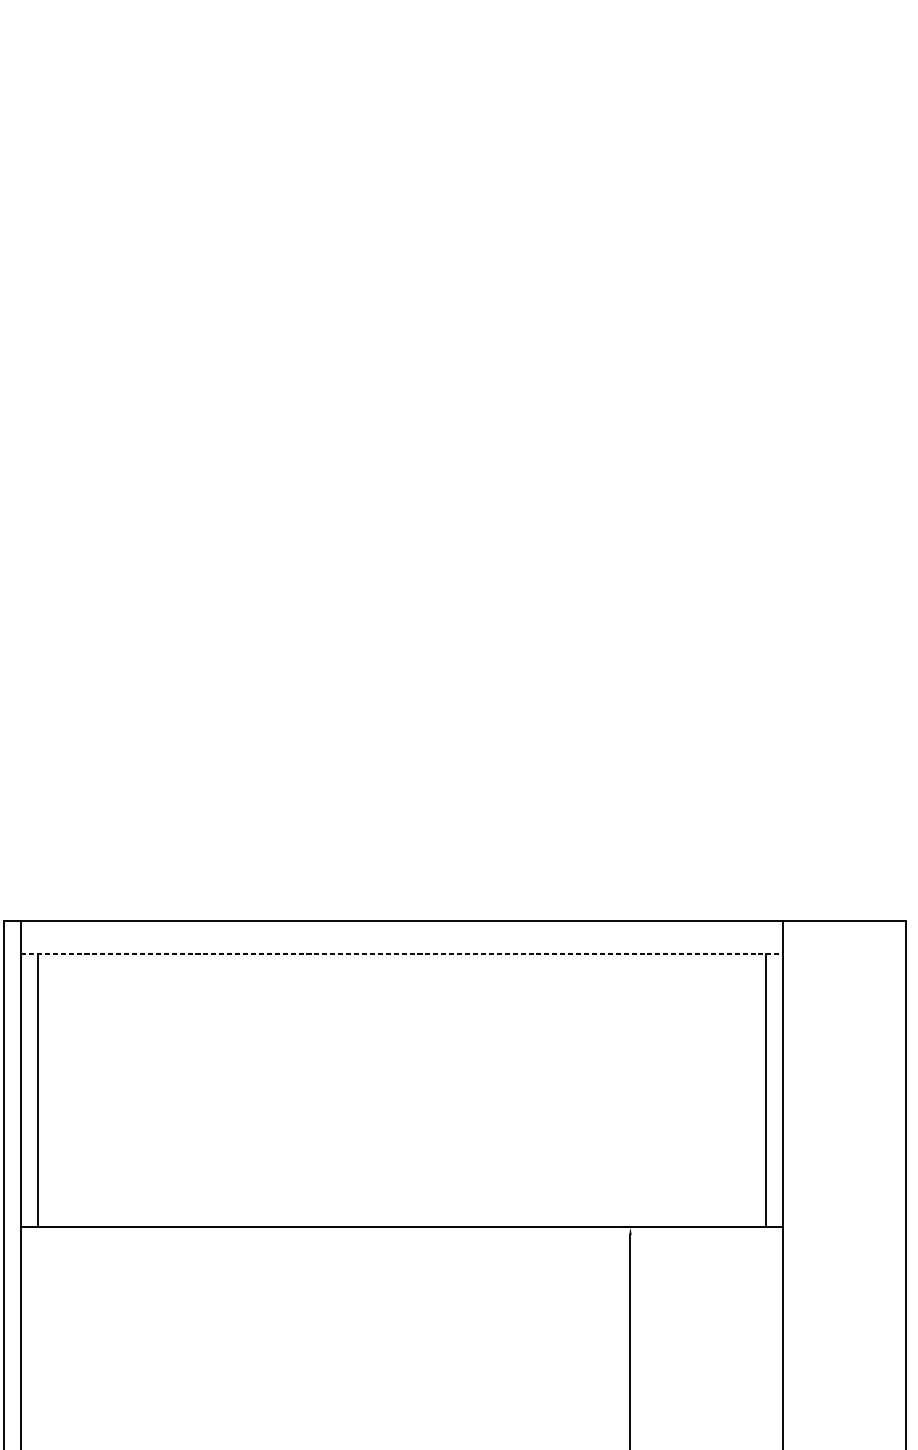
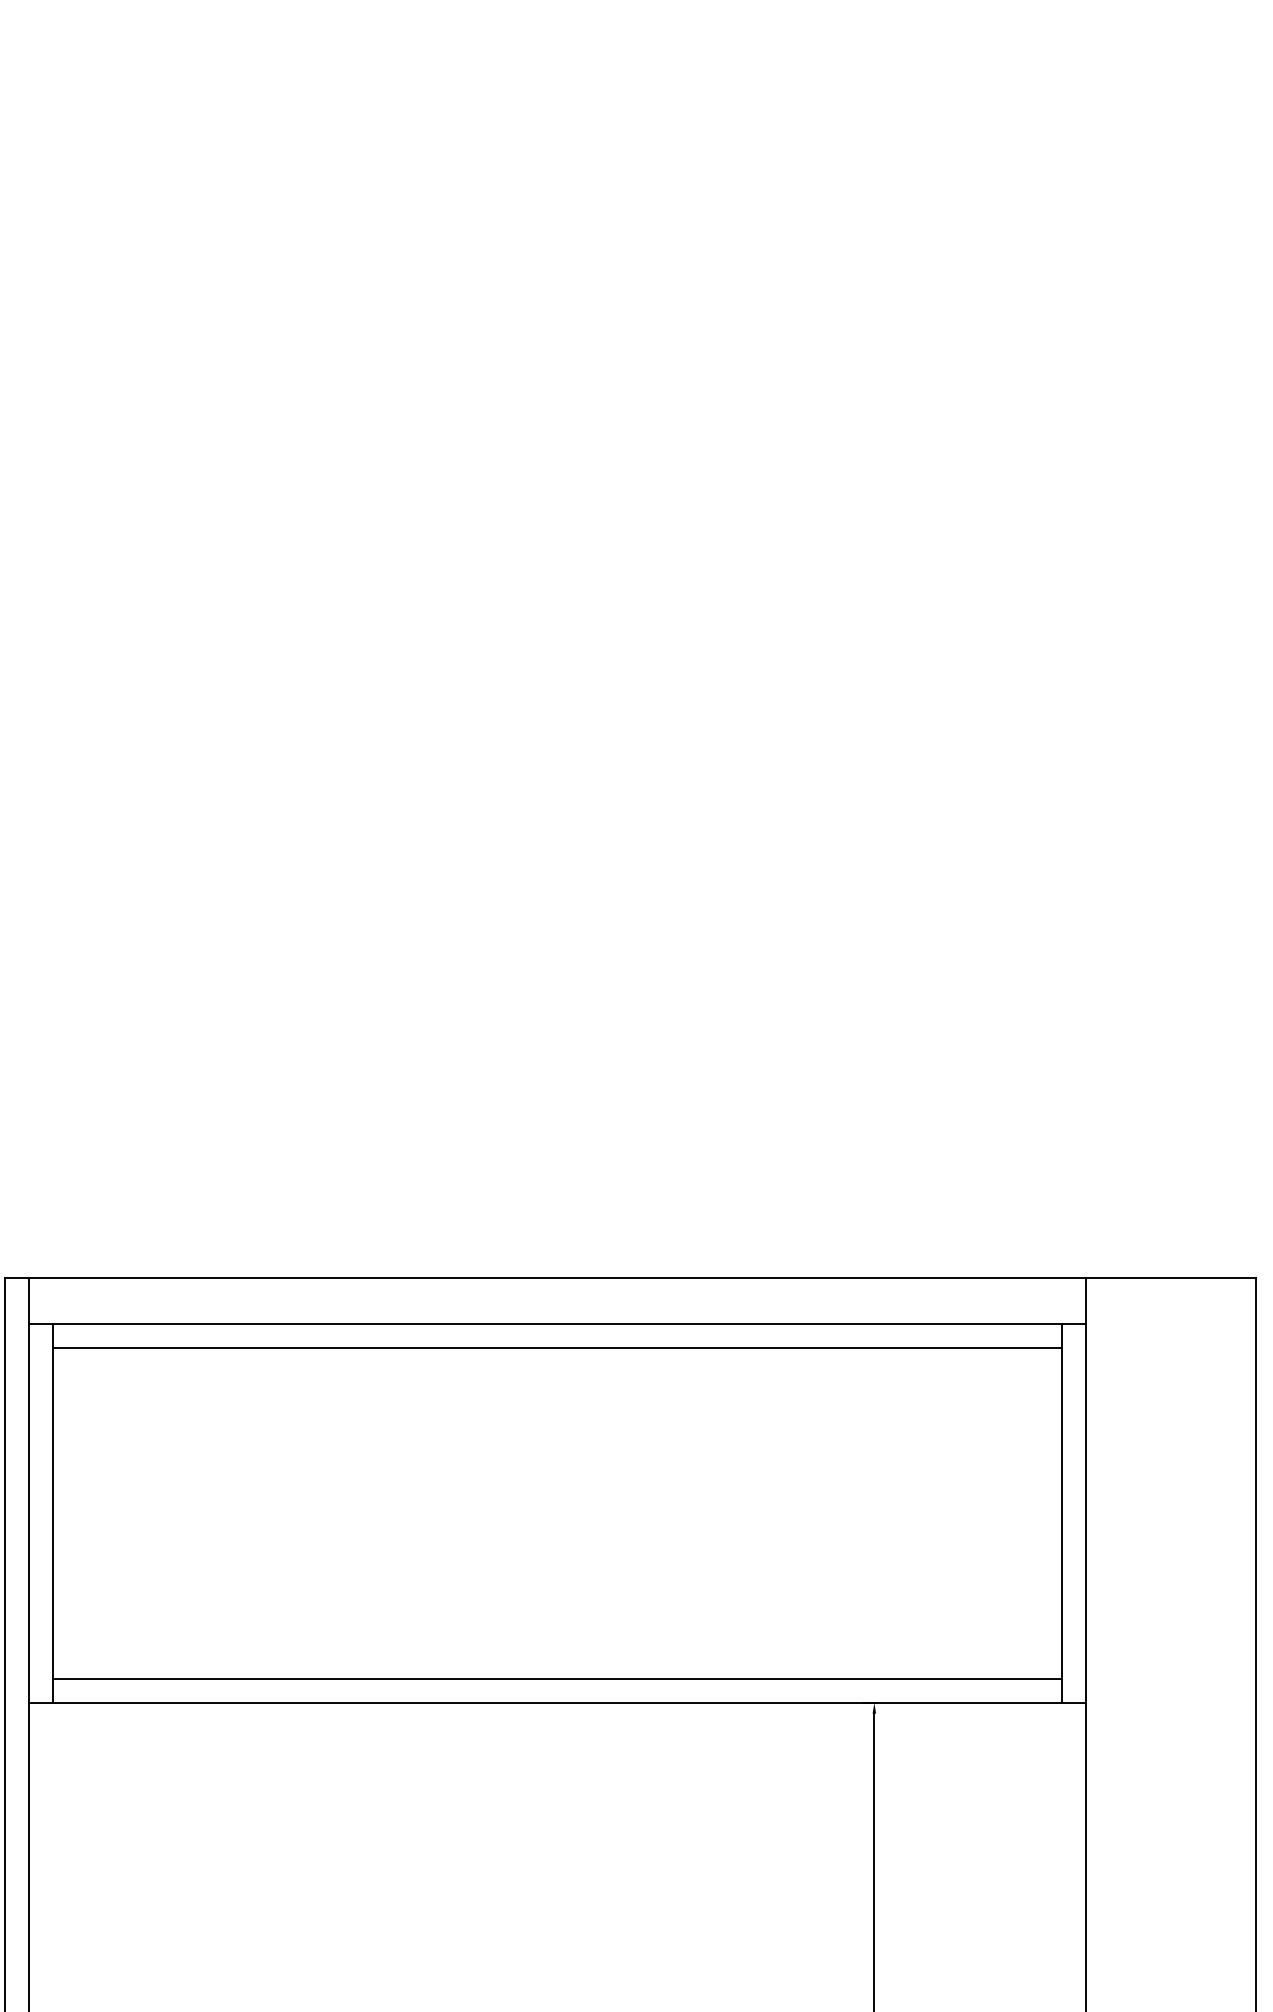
line: (402, 953) -> (557, 1323), dashed -> solid
line: (401, 971) -> (556, 1347), added
line: (401, 1210) -> (556, 1679), added

